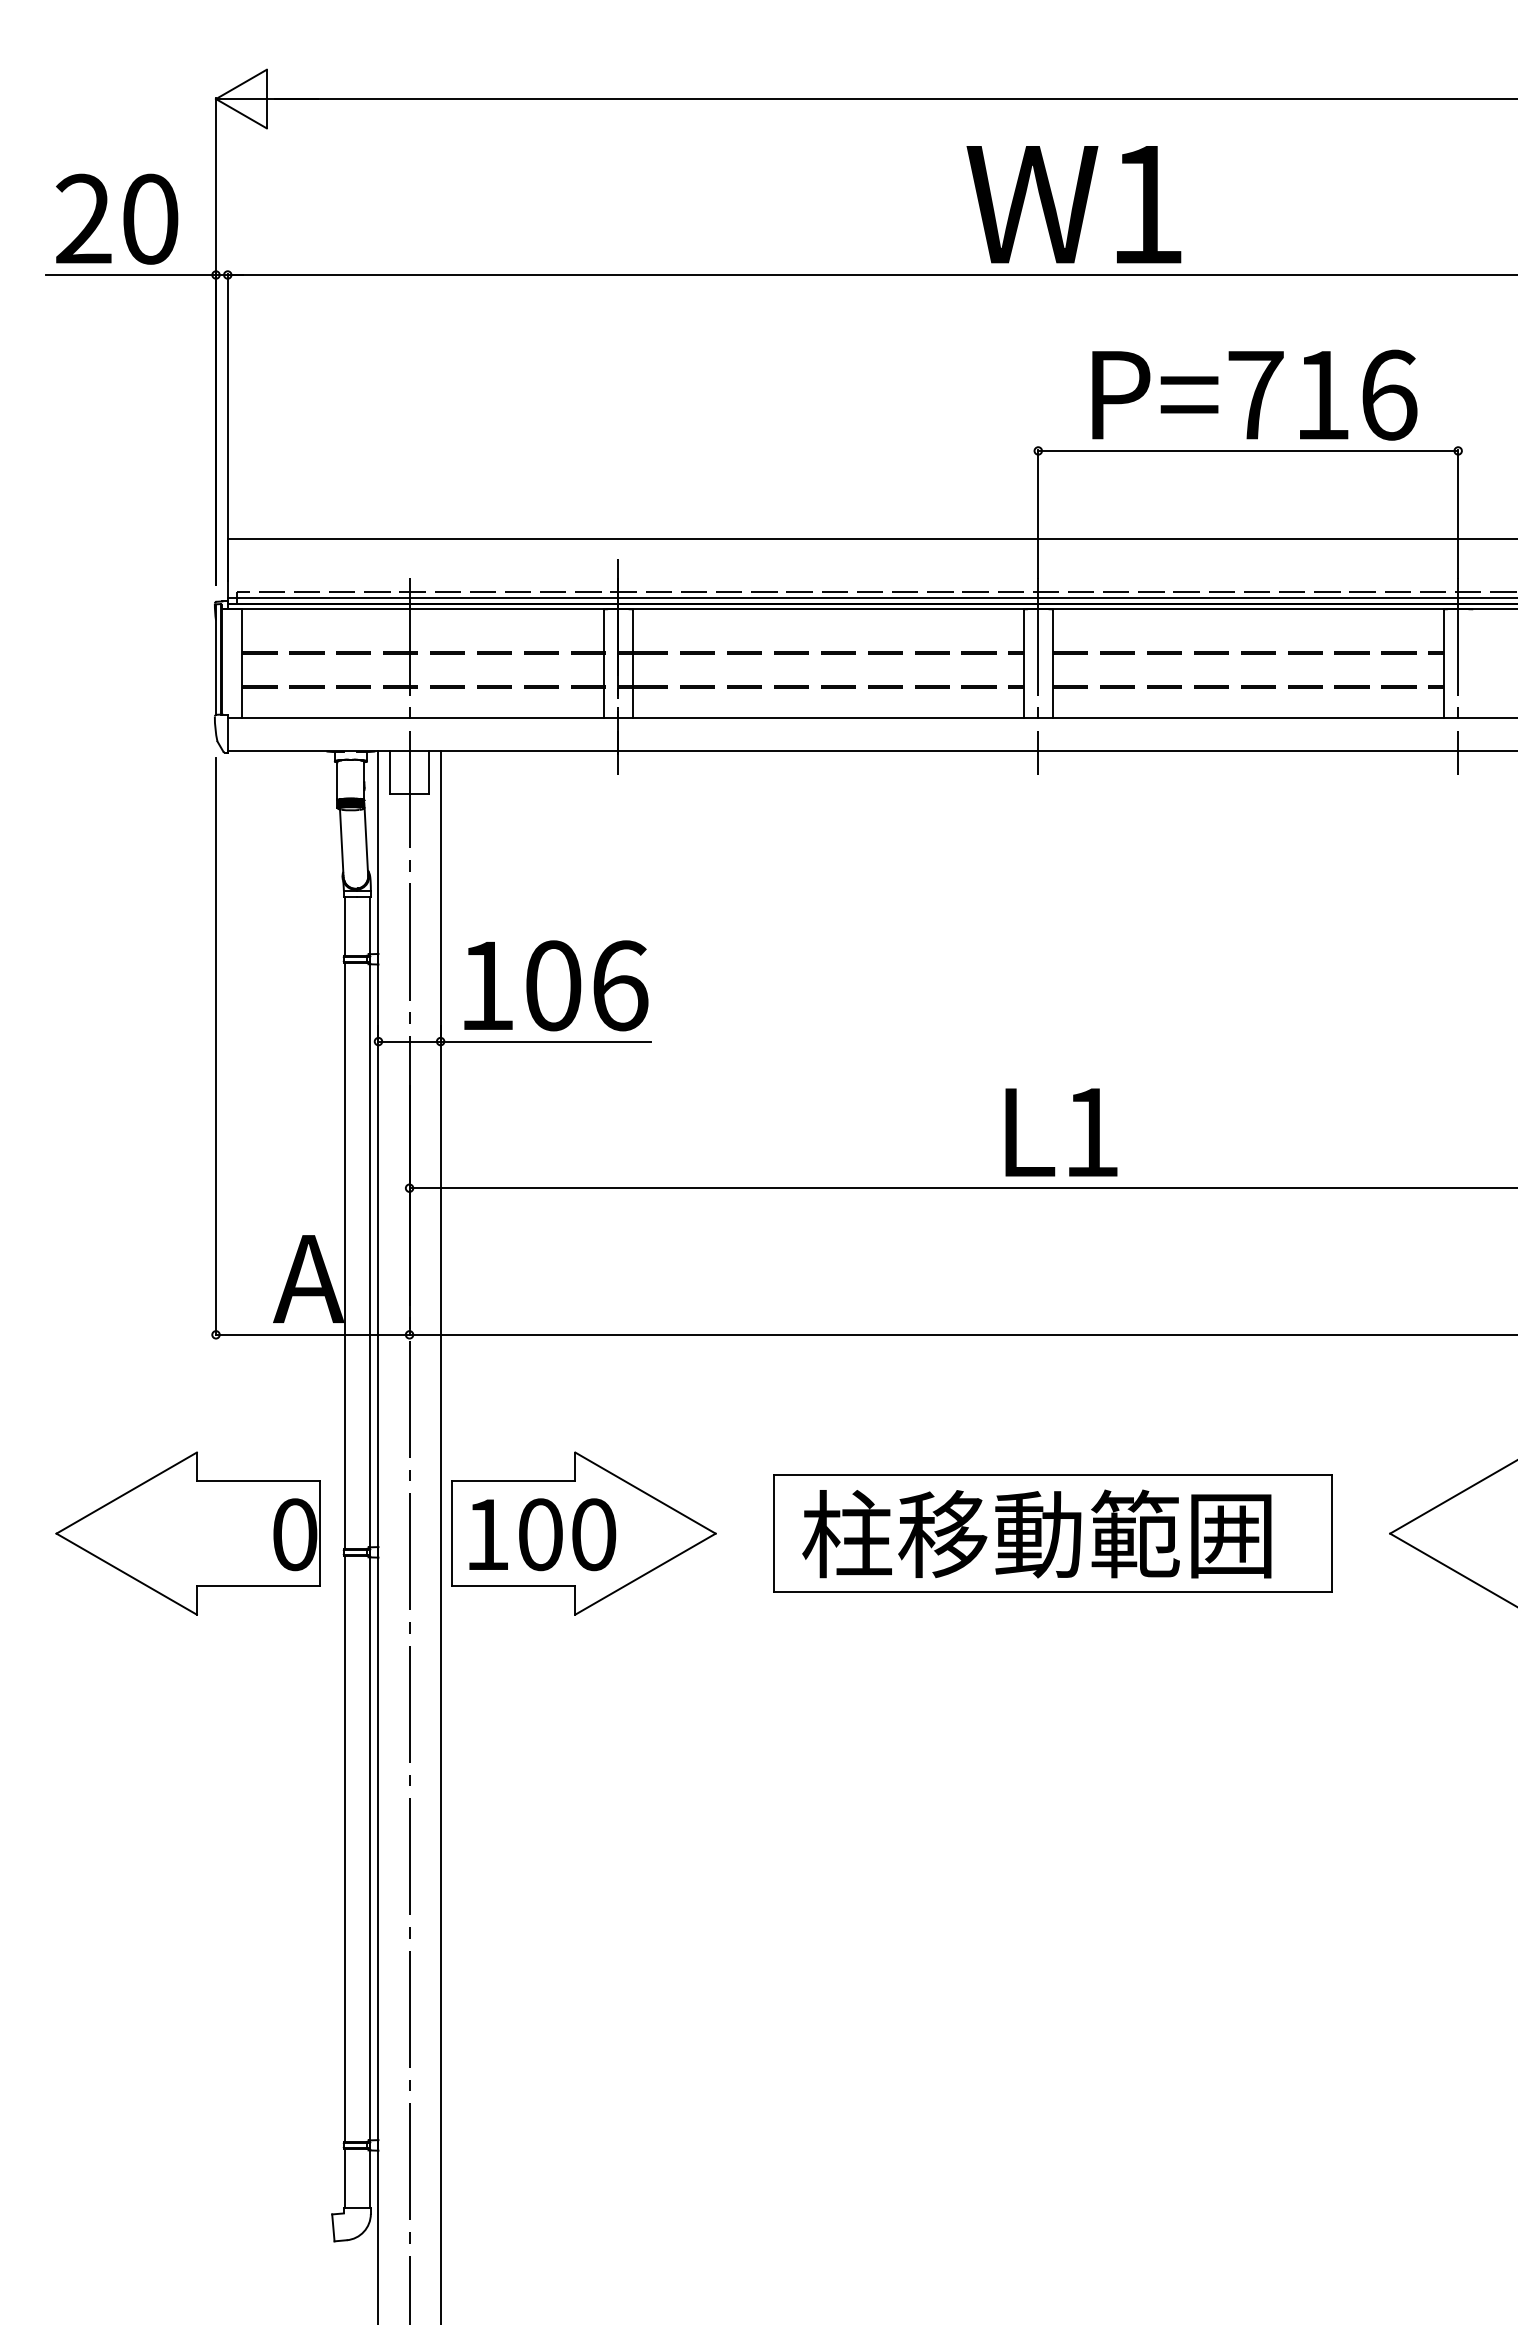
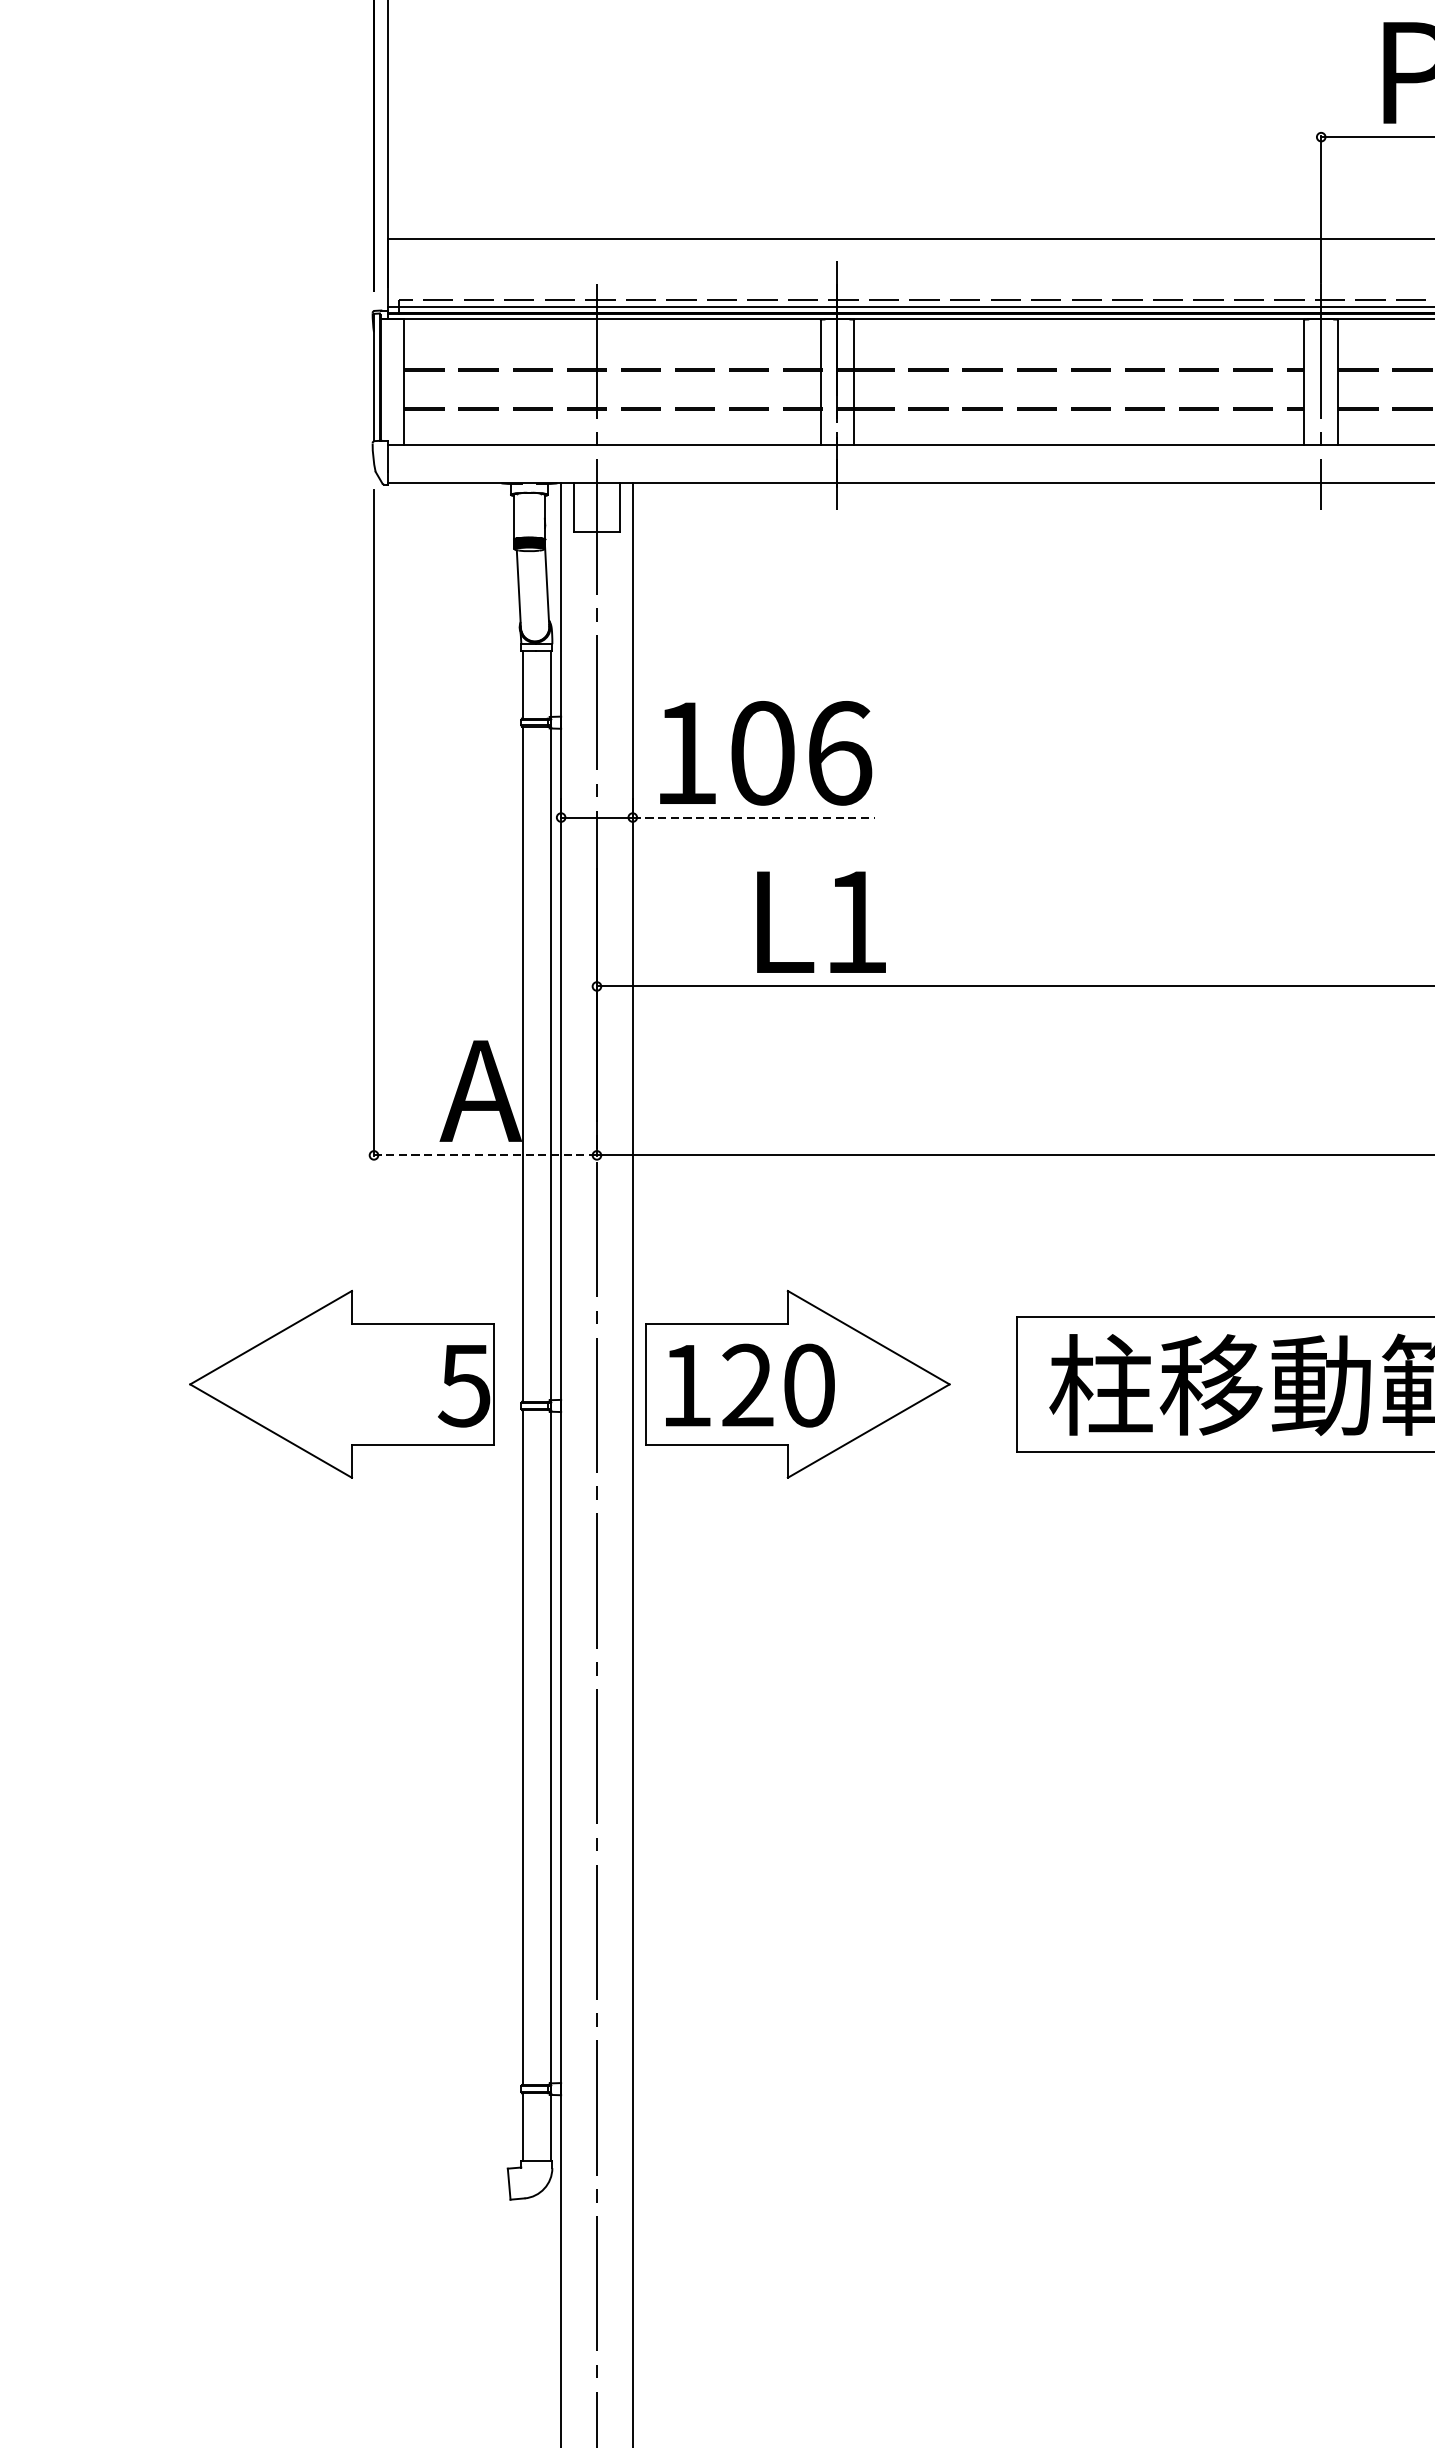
line: (545, 1041) -> (753, 817), solid -> dashed
text: (1061, 1132) -> (821, 922), moved
line: (312, 1334) -> (485, 1154), solid -> dashed
text: (294, 1534) -> (464, 1385), 0 -> 5
text: (540, 1534) -> (747, 1385), 100 -> 120

